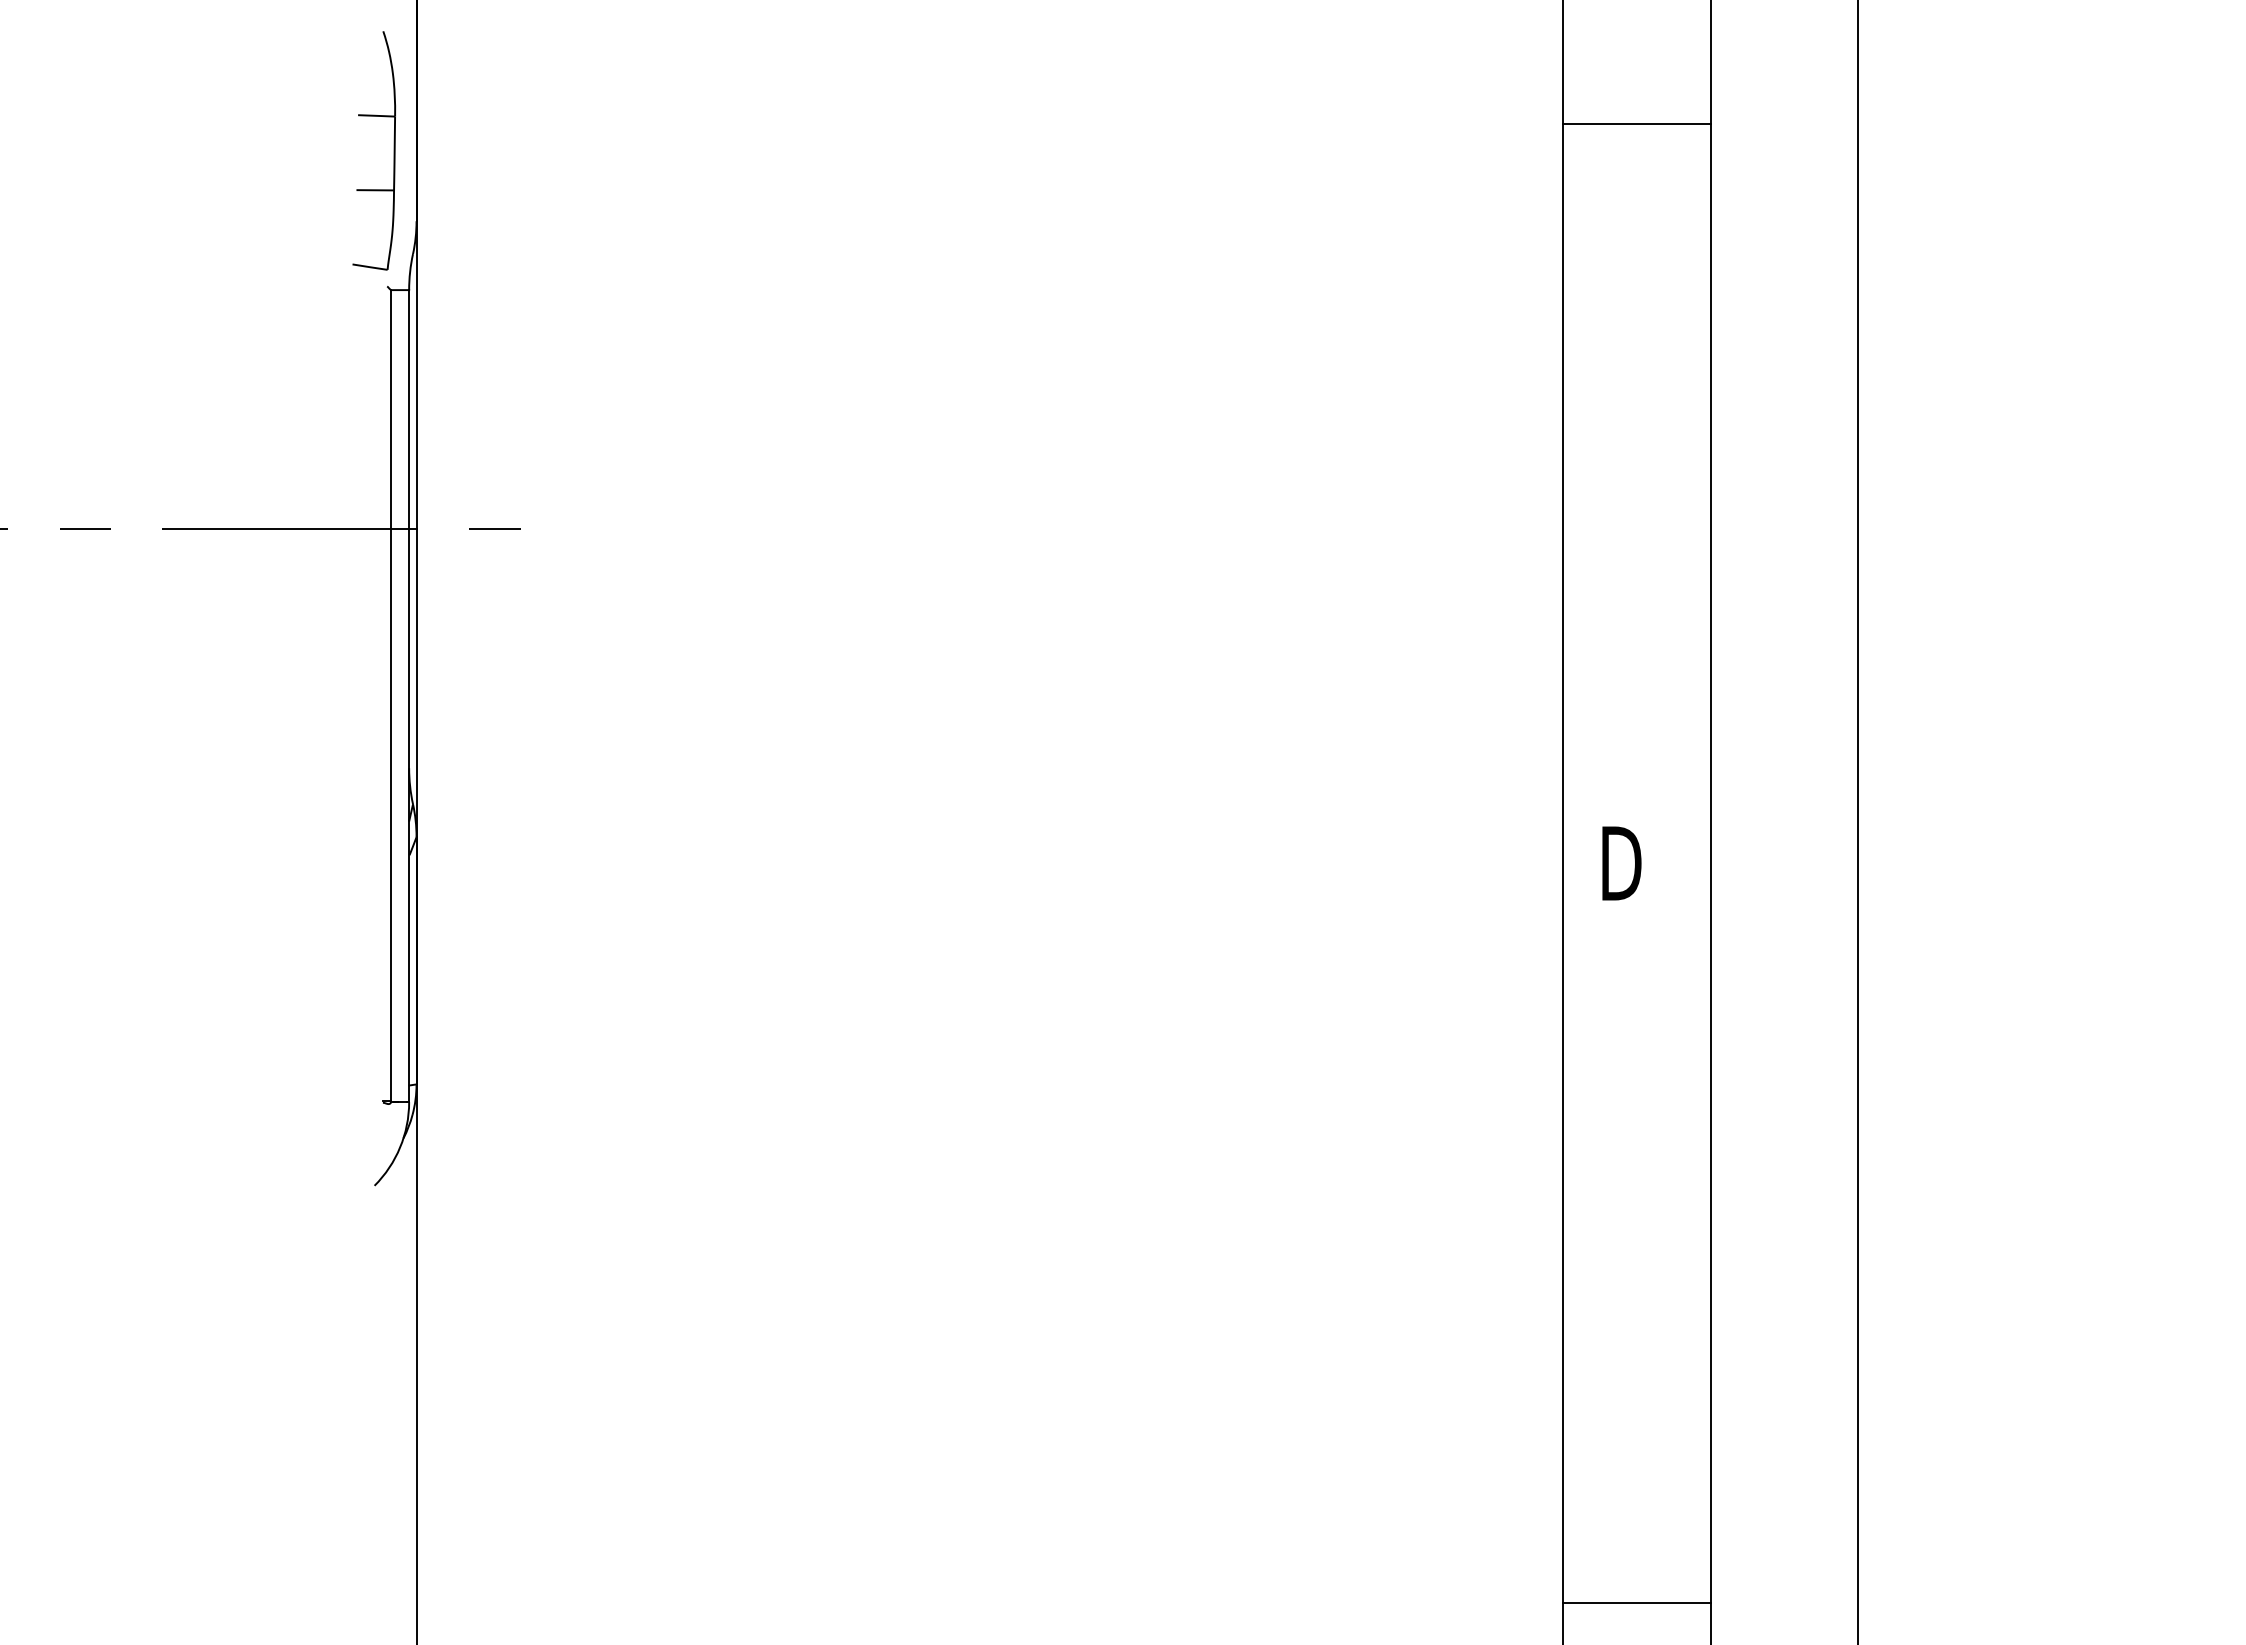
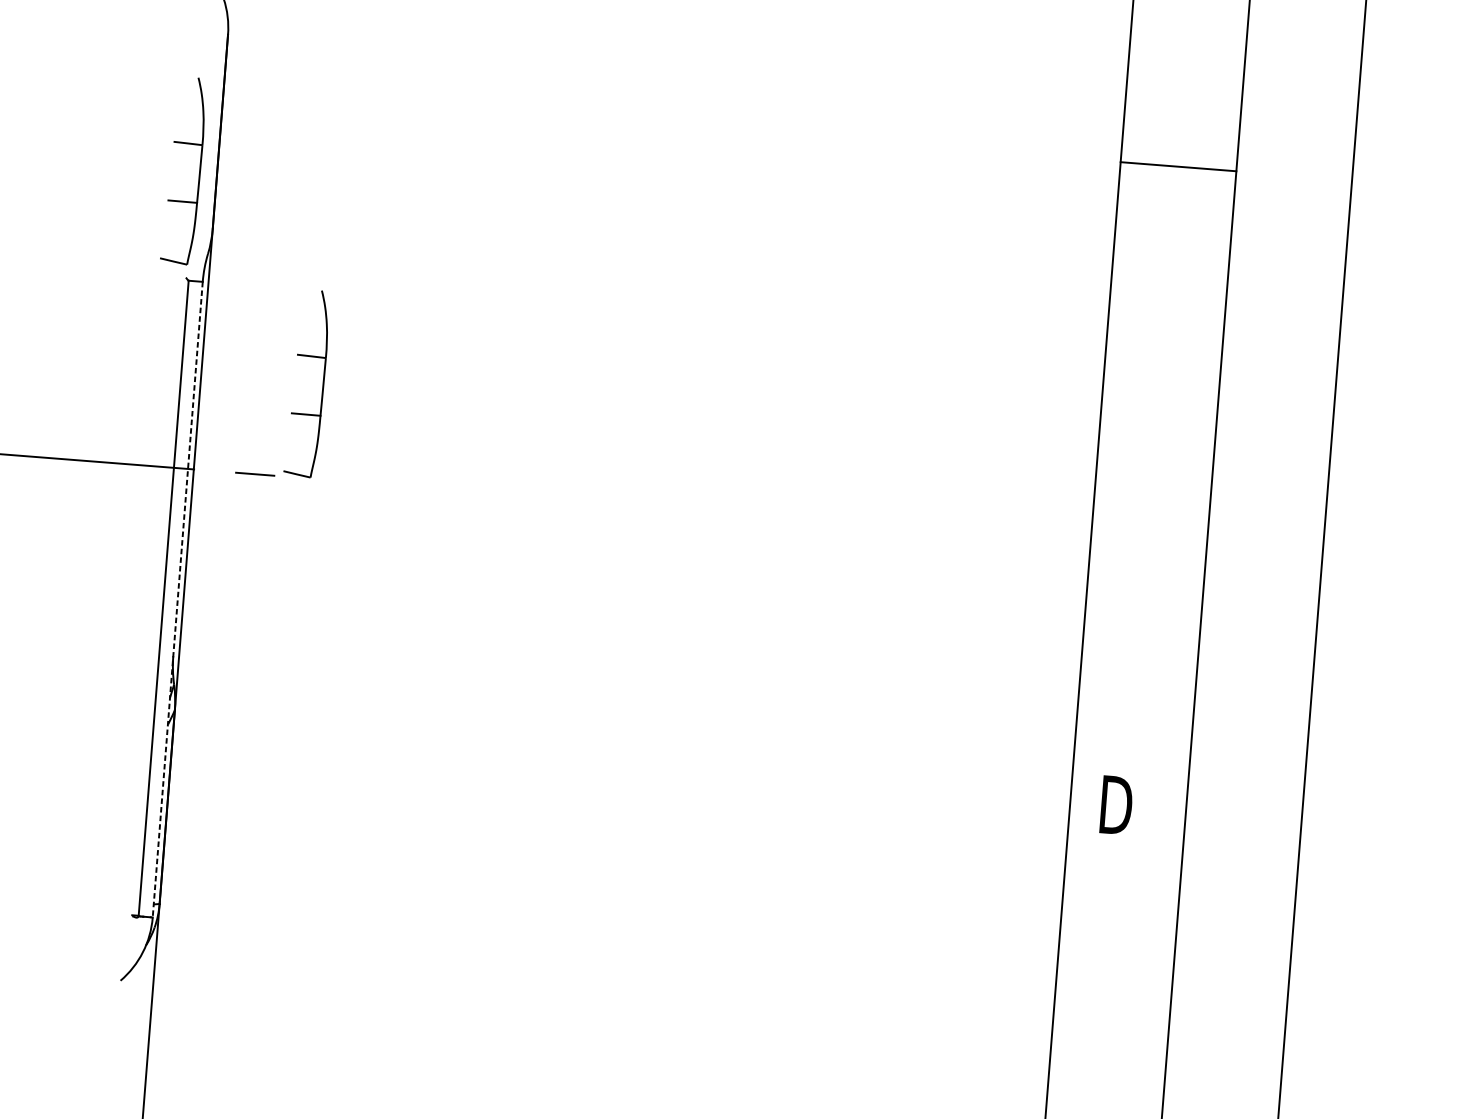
line: (1636, 124) -> (1178, 166), moved
part: (571, 408) -> (322, 384), added
line: (409, 696) -> (178, 599), solid -> dashed

